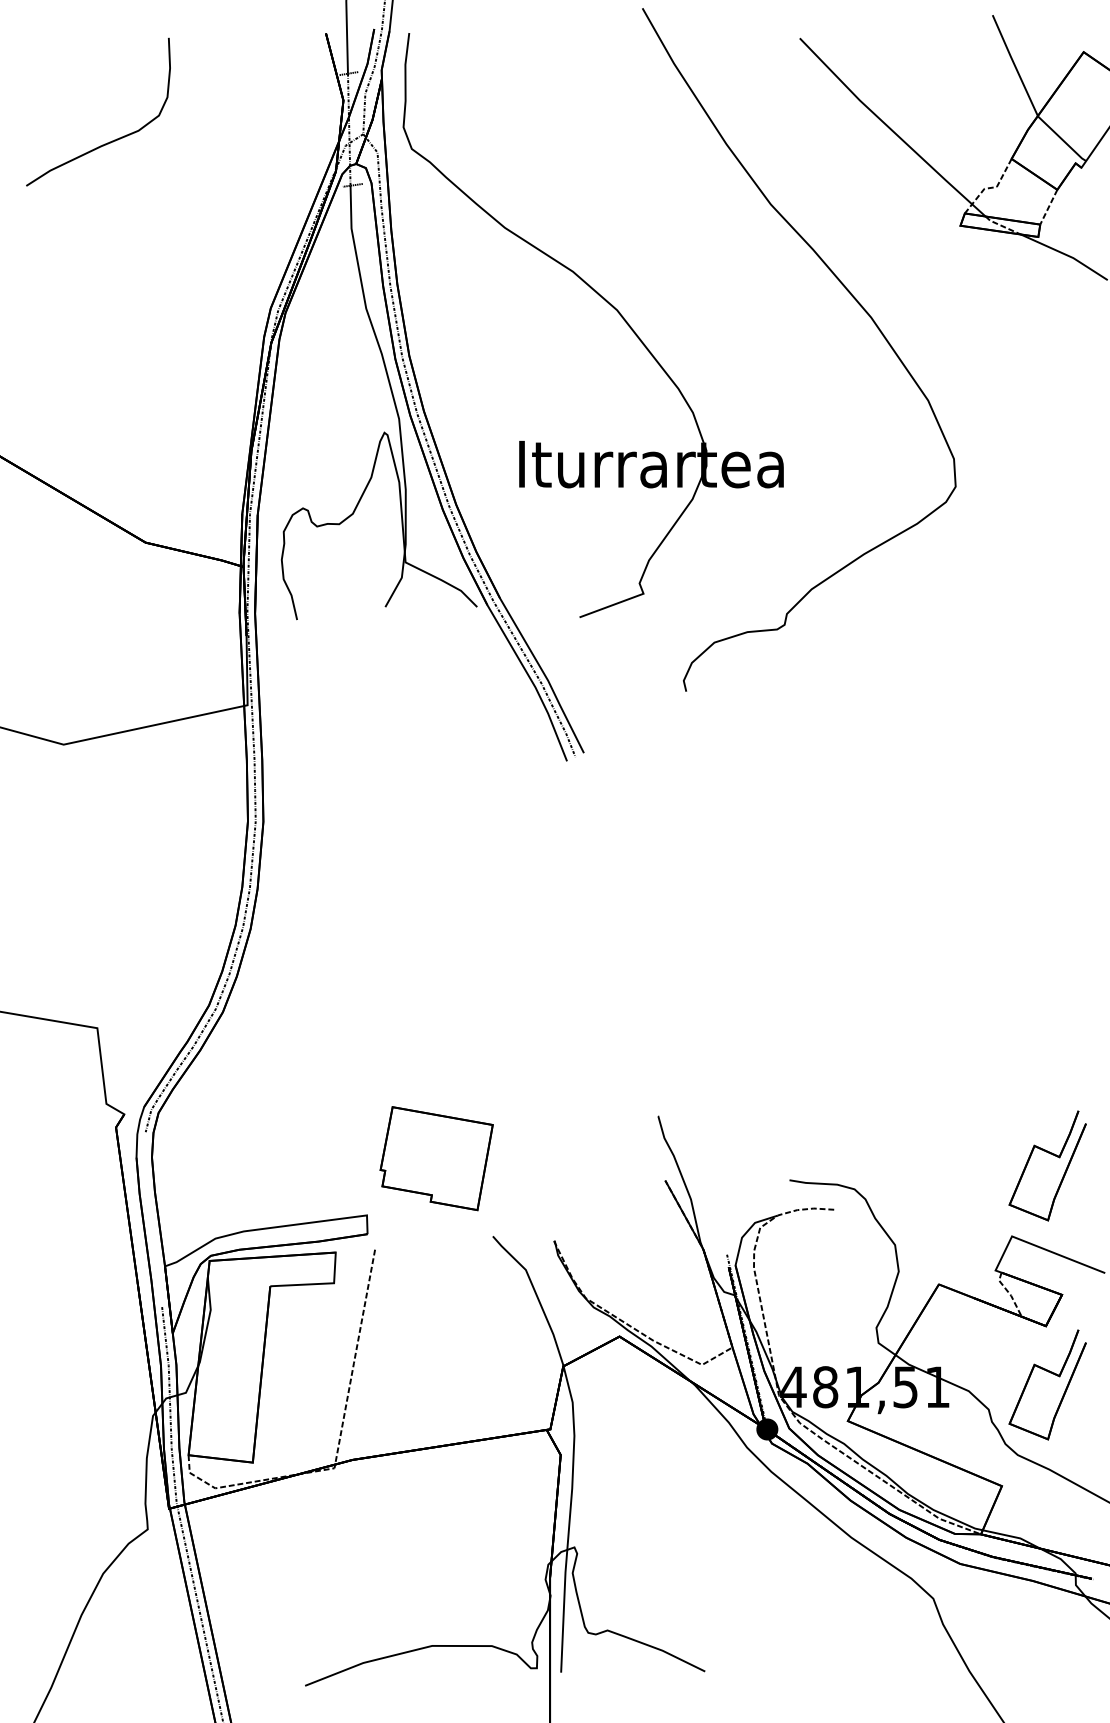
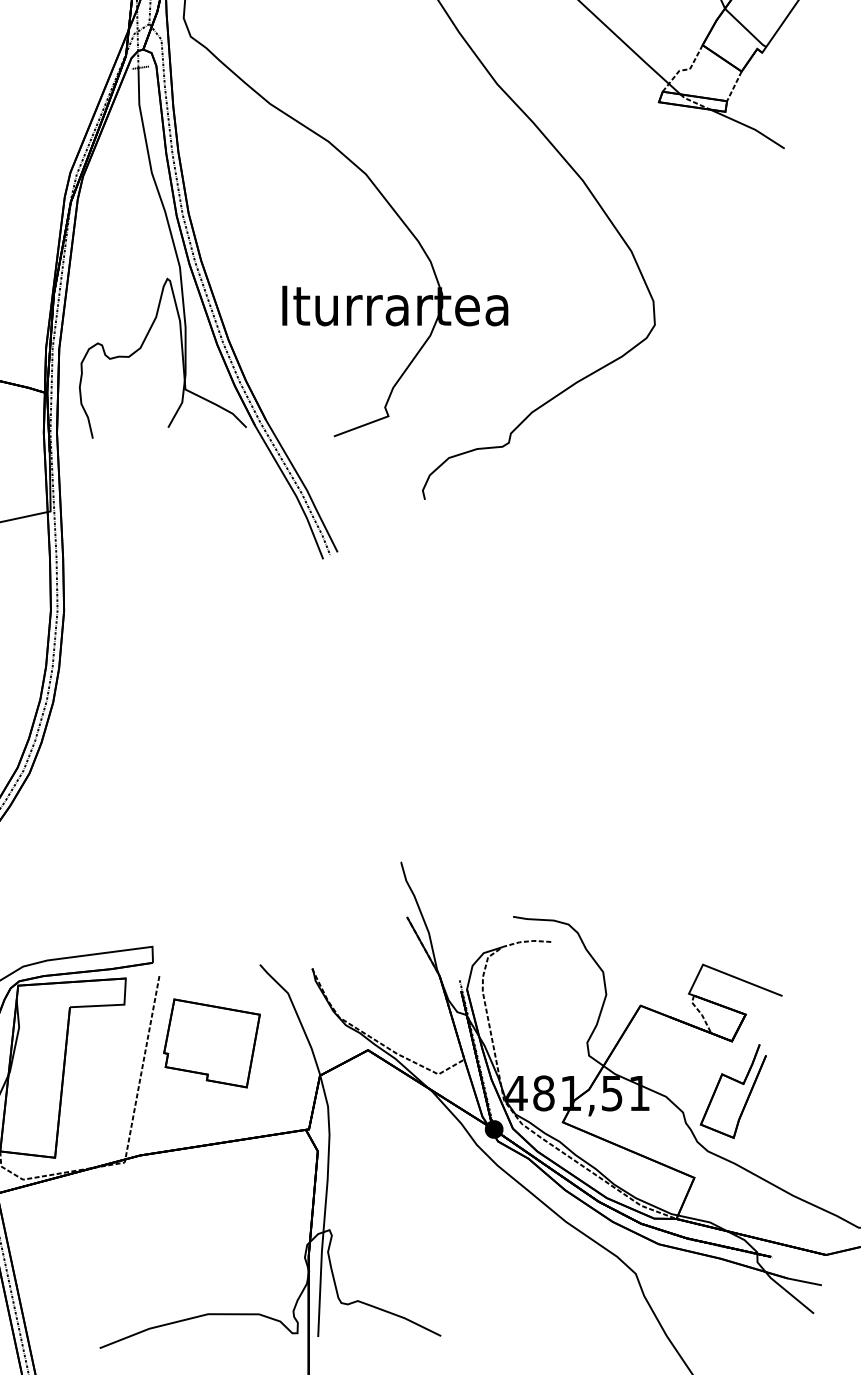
part: (1052, 1155) -> (737, 895), removed
part: (436, 1158) -> (211, 1043), moved

